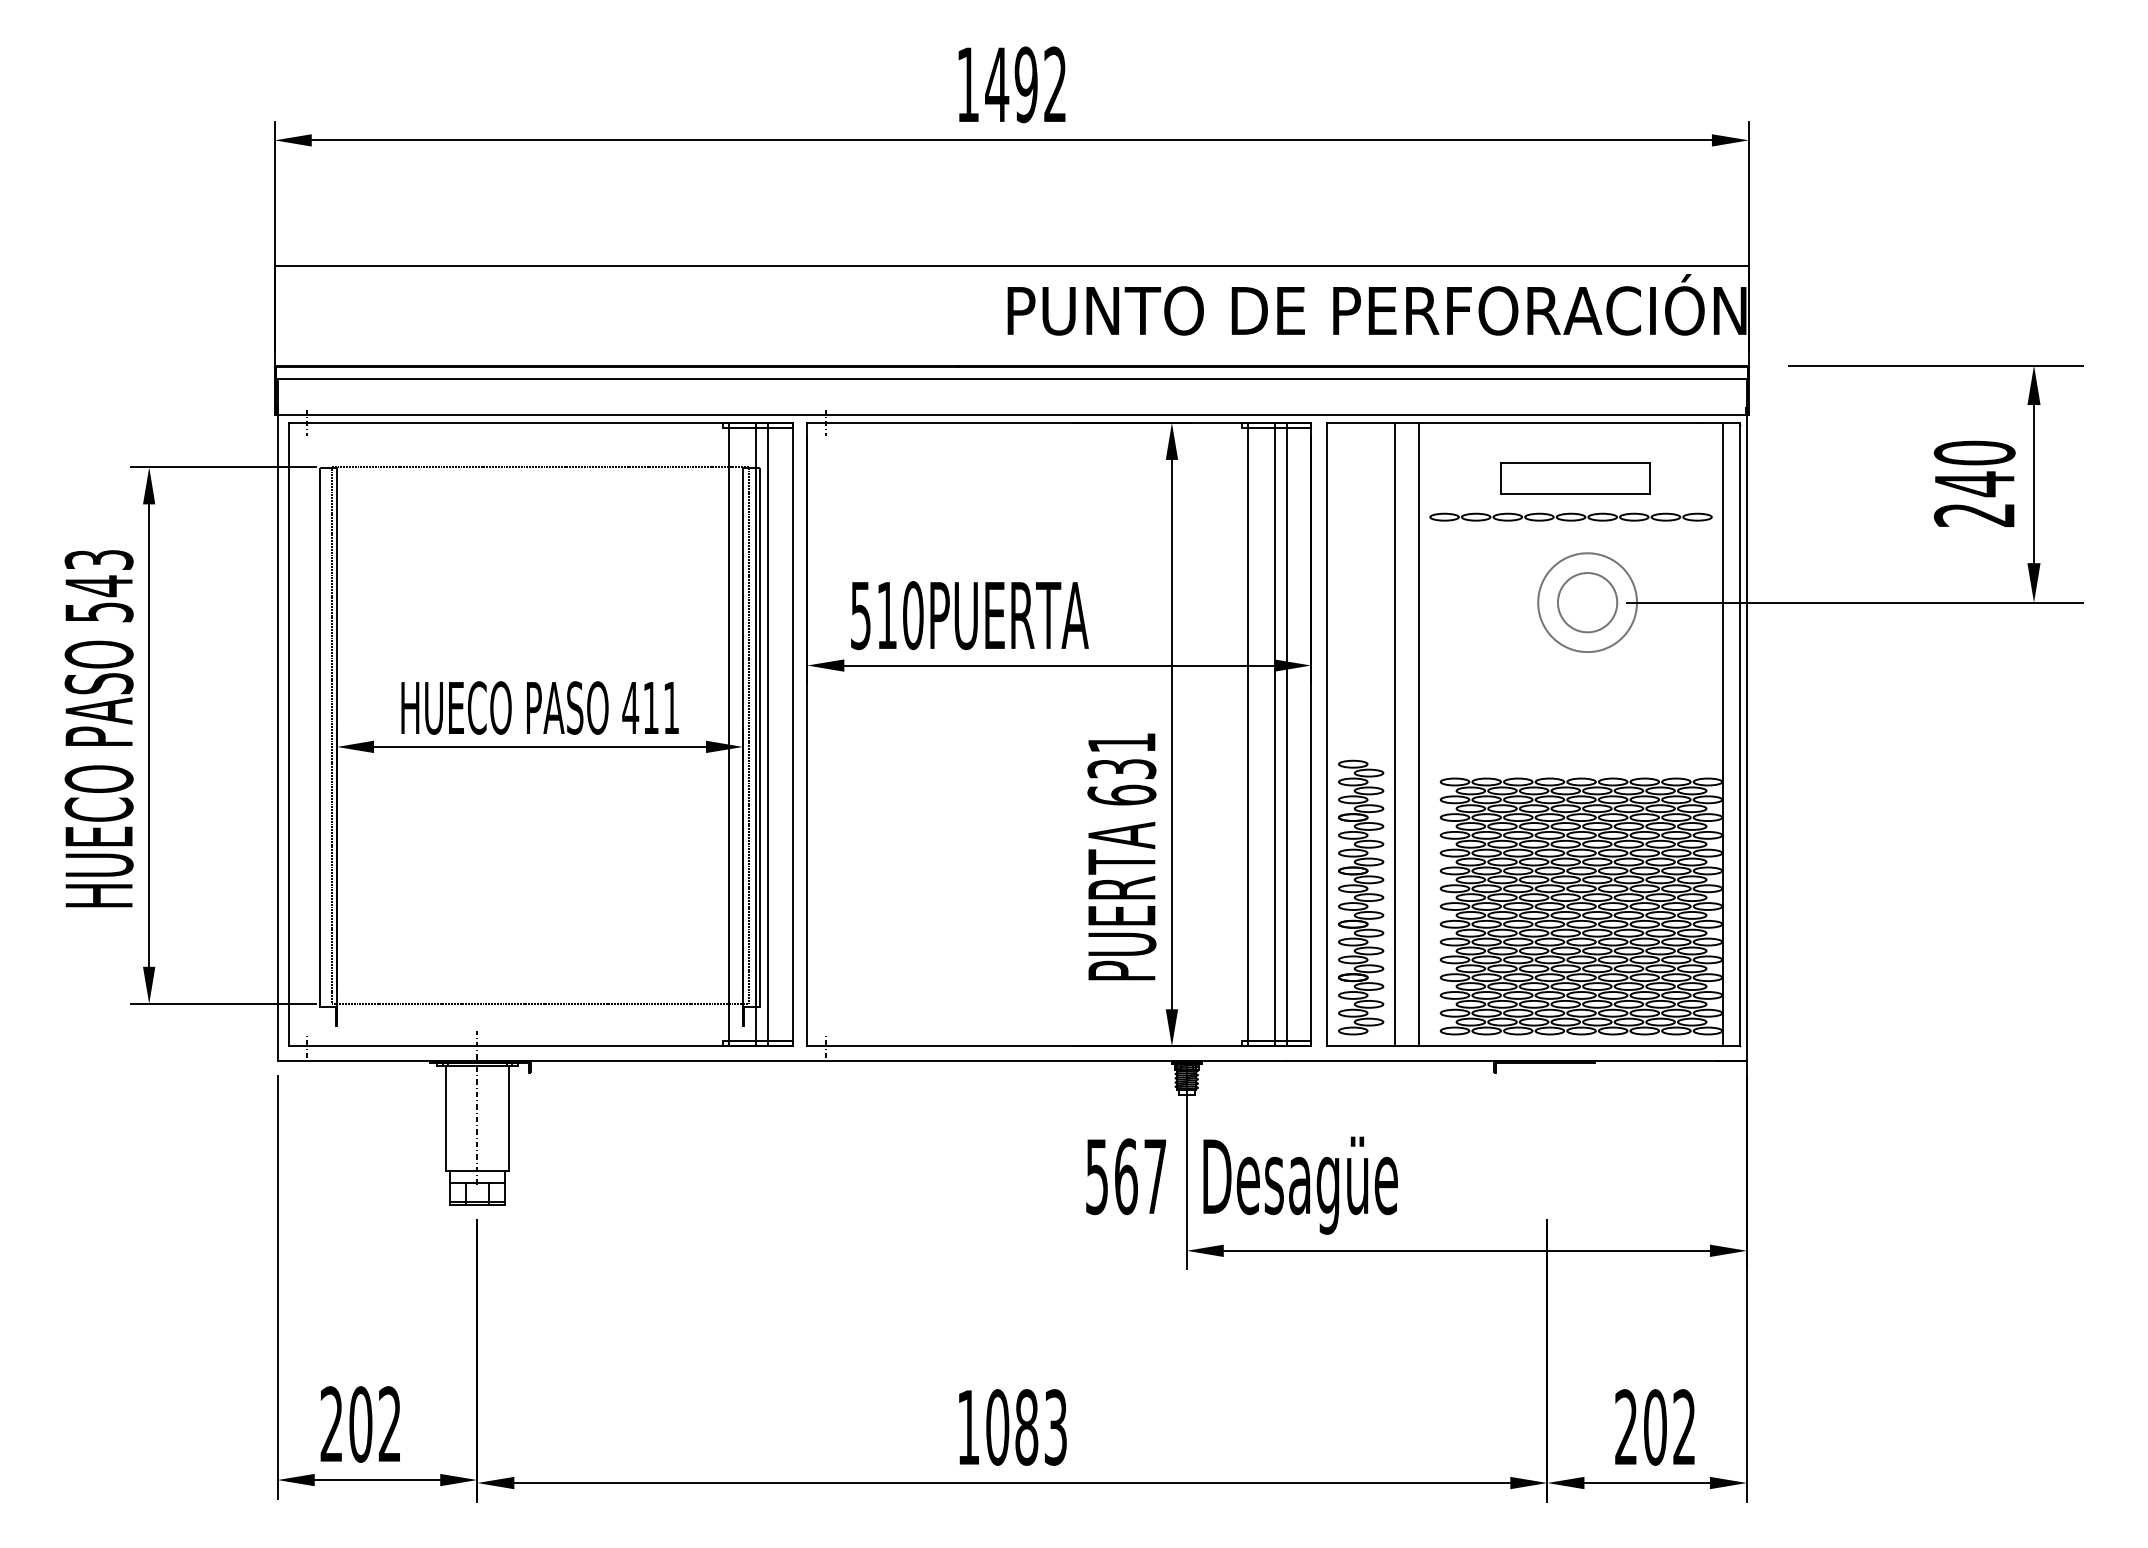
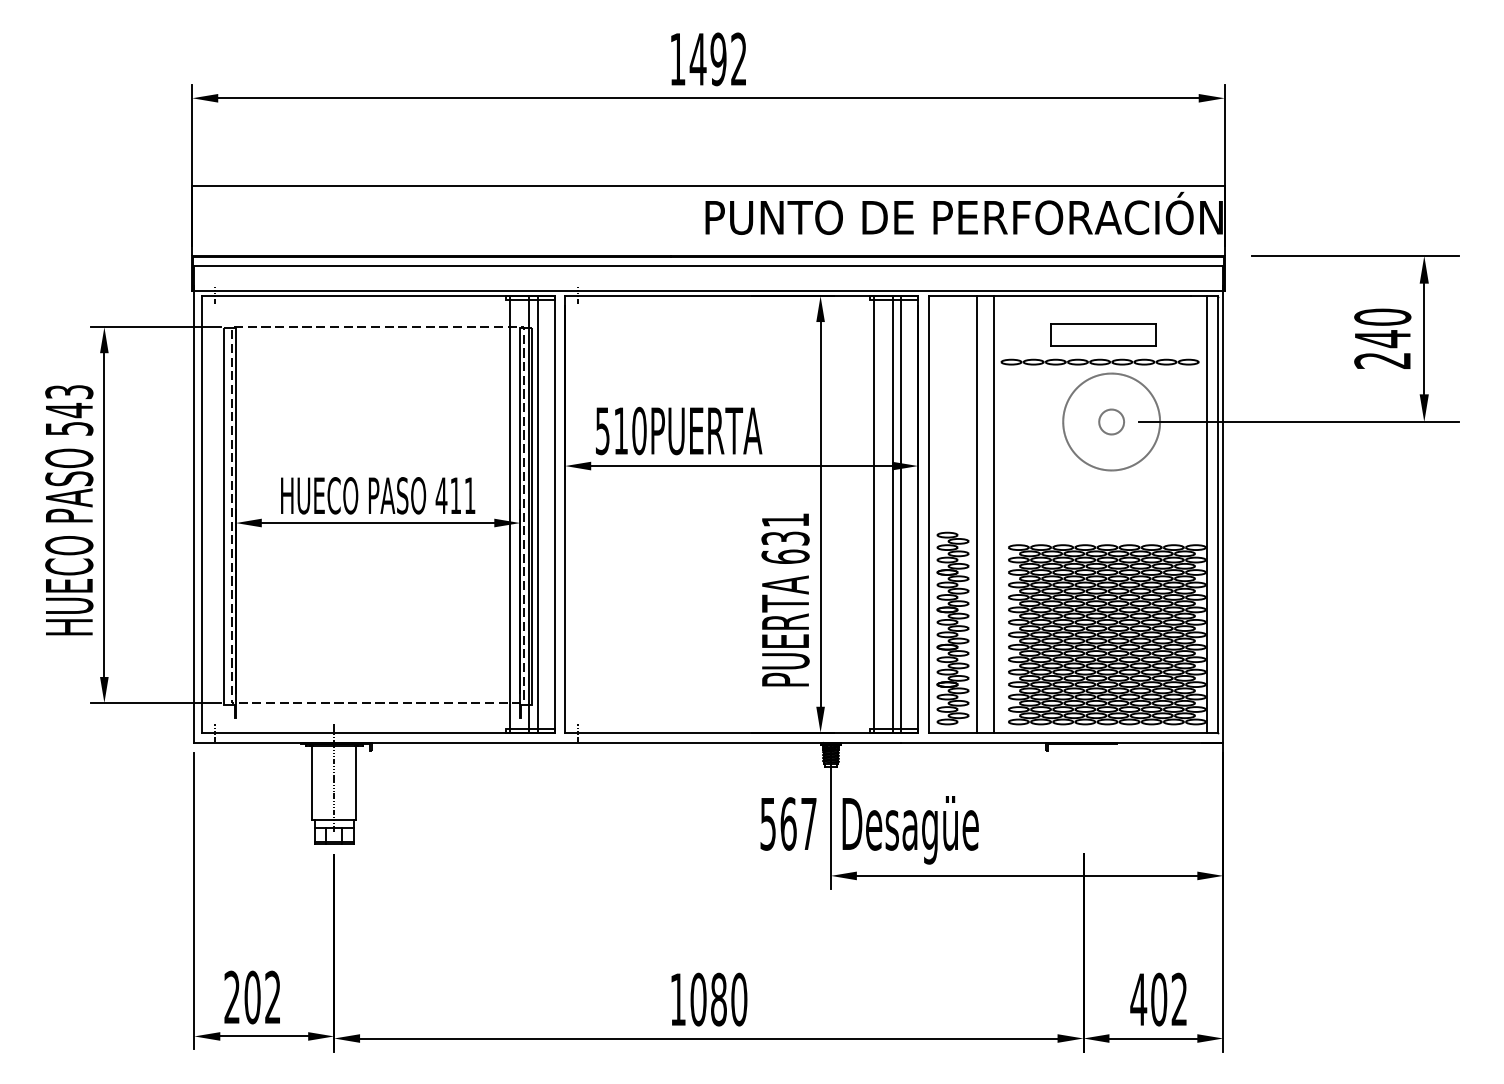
circle: (1587, 601) -> (1111, 421), size x0.6
circle: (1587, 601) -> (1111, 421), size x1.4
text: (1625, 1425) -> (1138, 998), 202 -> 402
text: (1056, 1427) -> (739, 999), 1083 -> 1080

